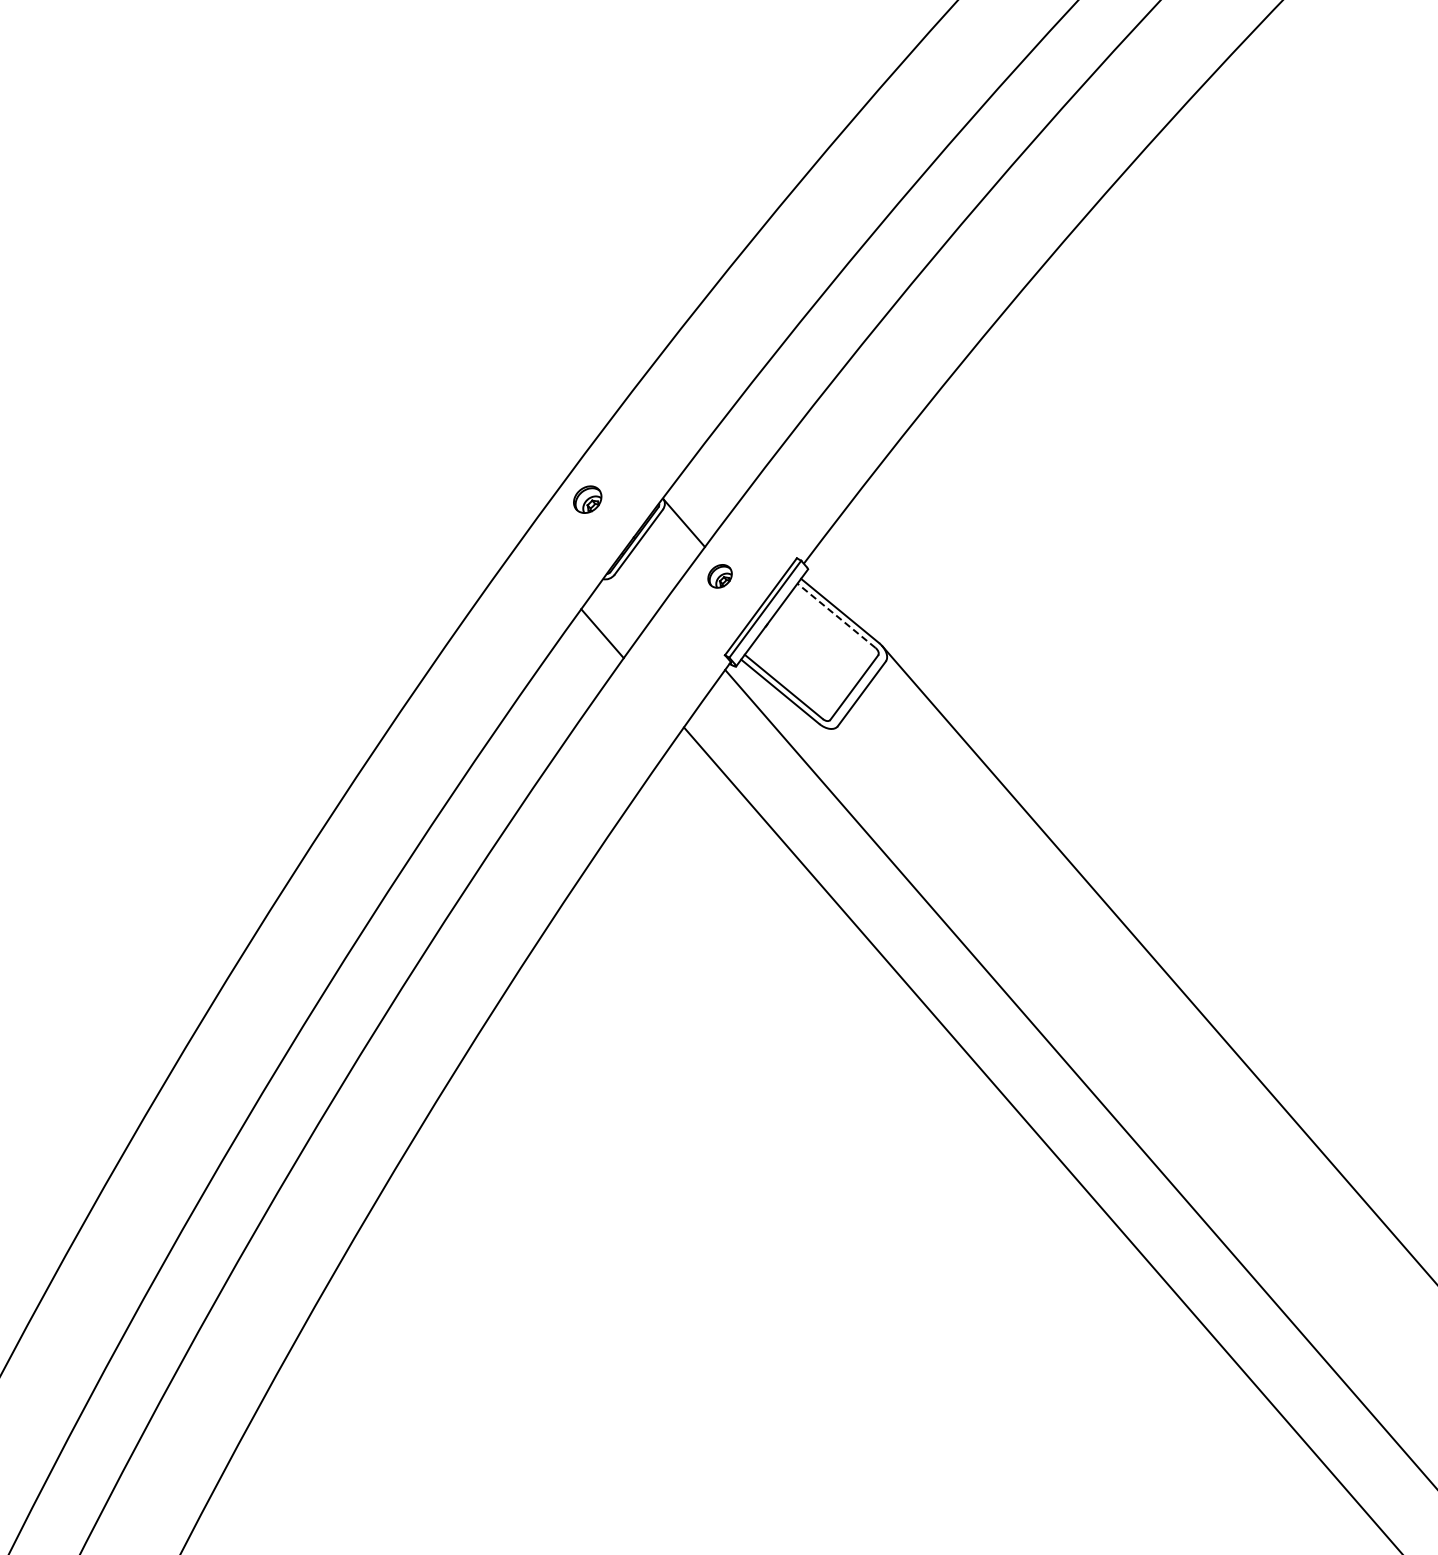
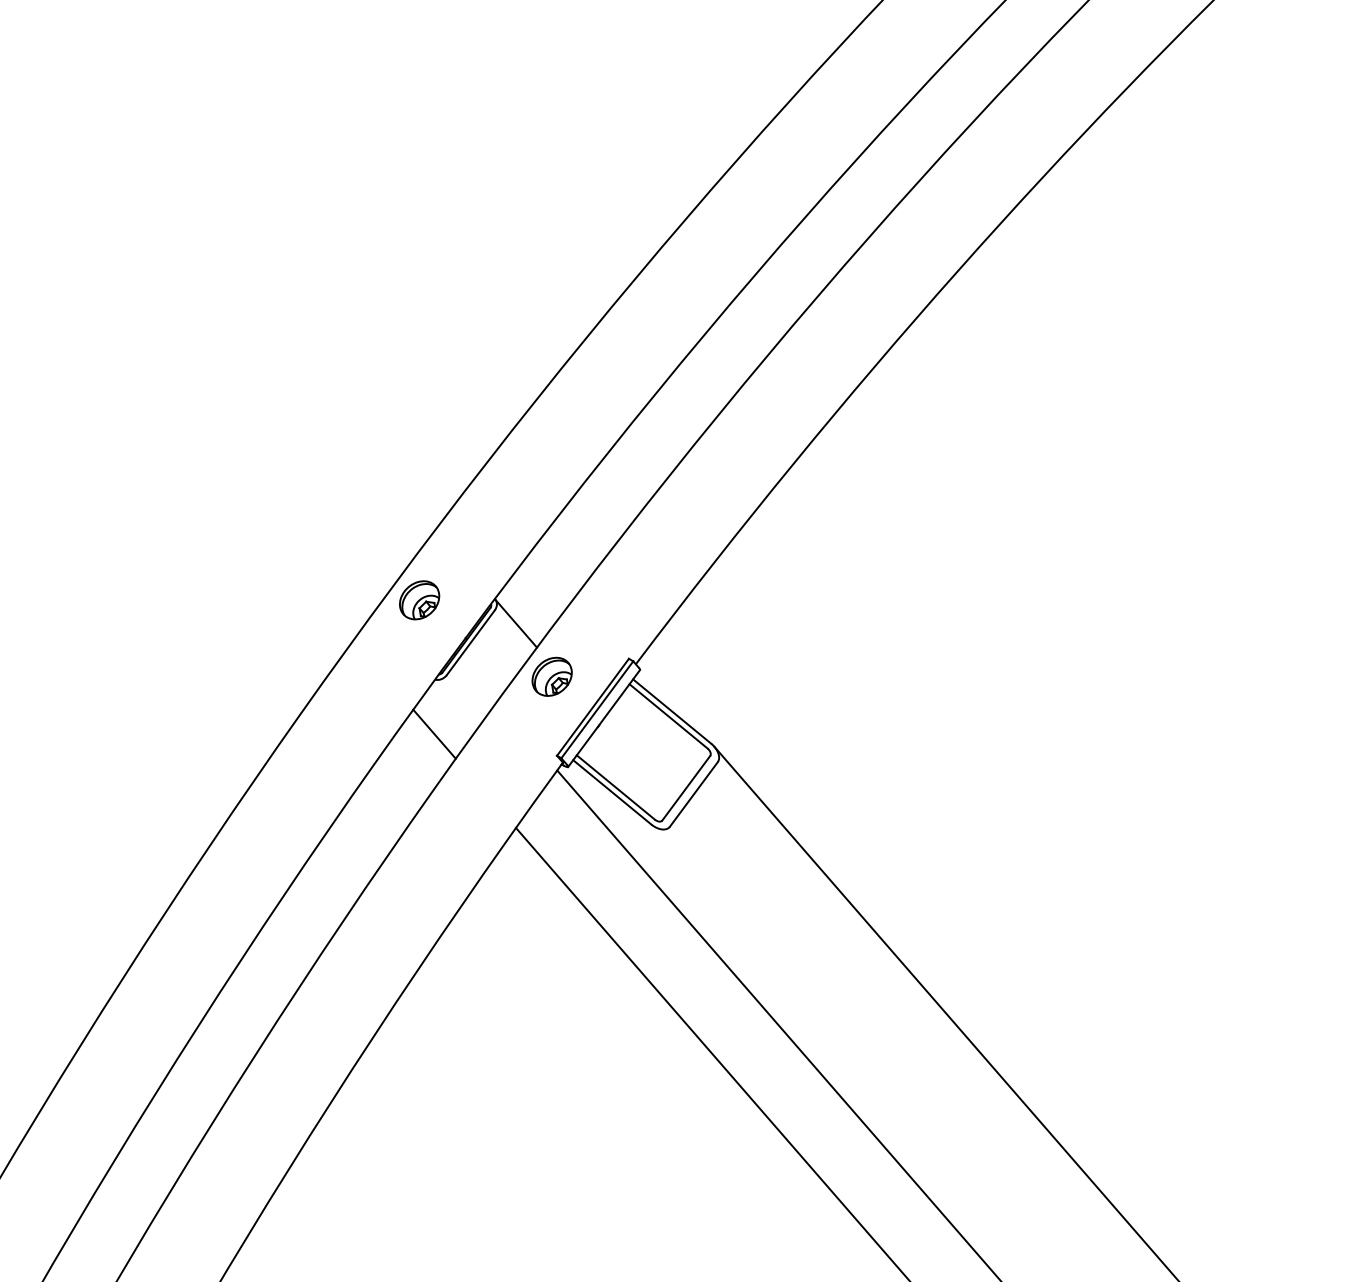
part: (587, 499) -> (419, 600), size x1.43
part: (719, 576) -> (551, 677), size x1.67
line: (836, 615) -> (668, 716), dashed -> solid

